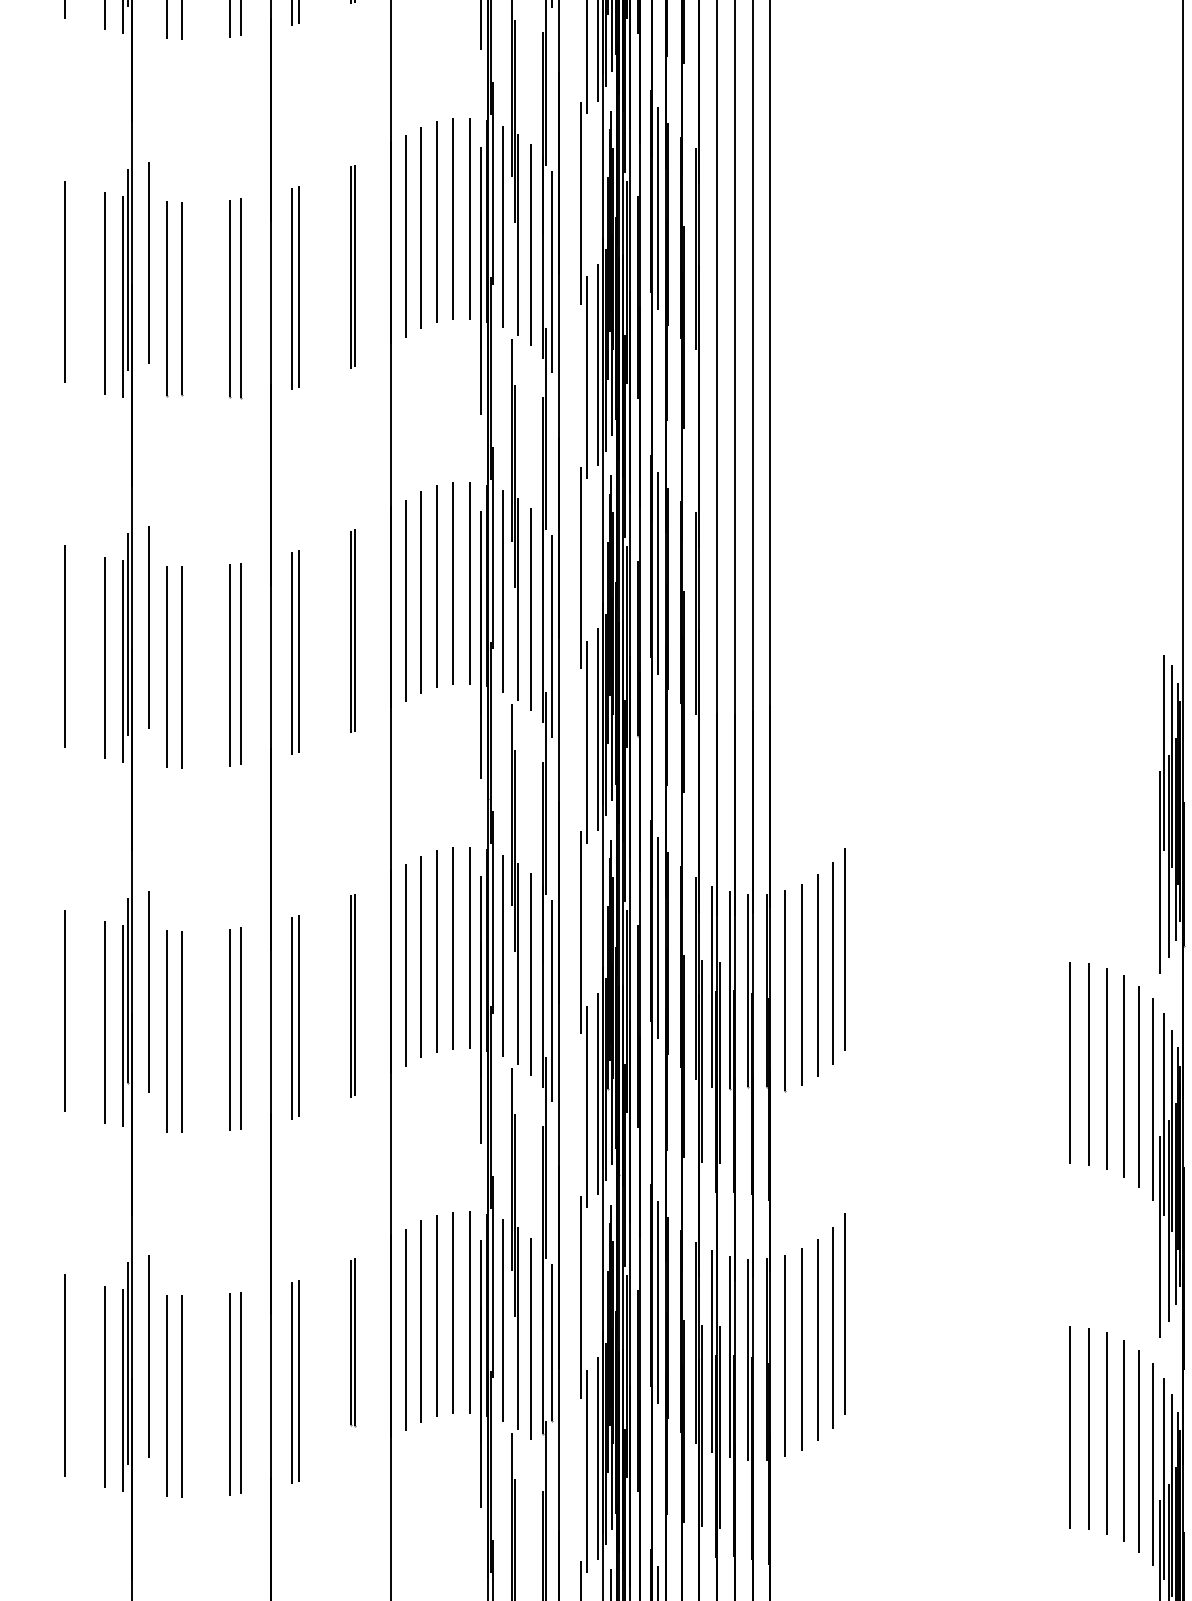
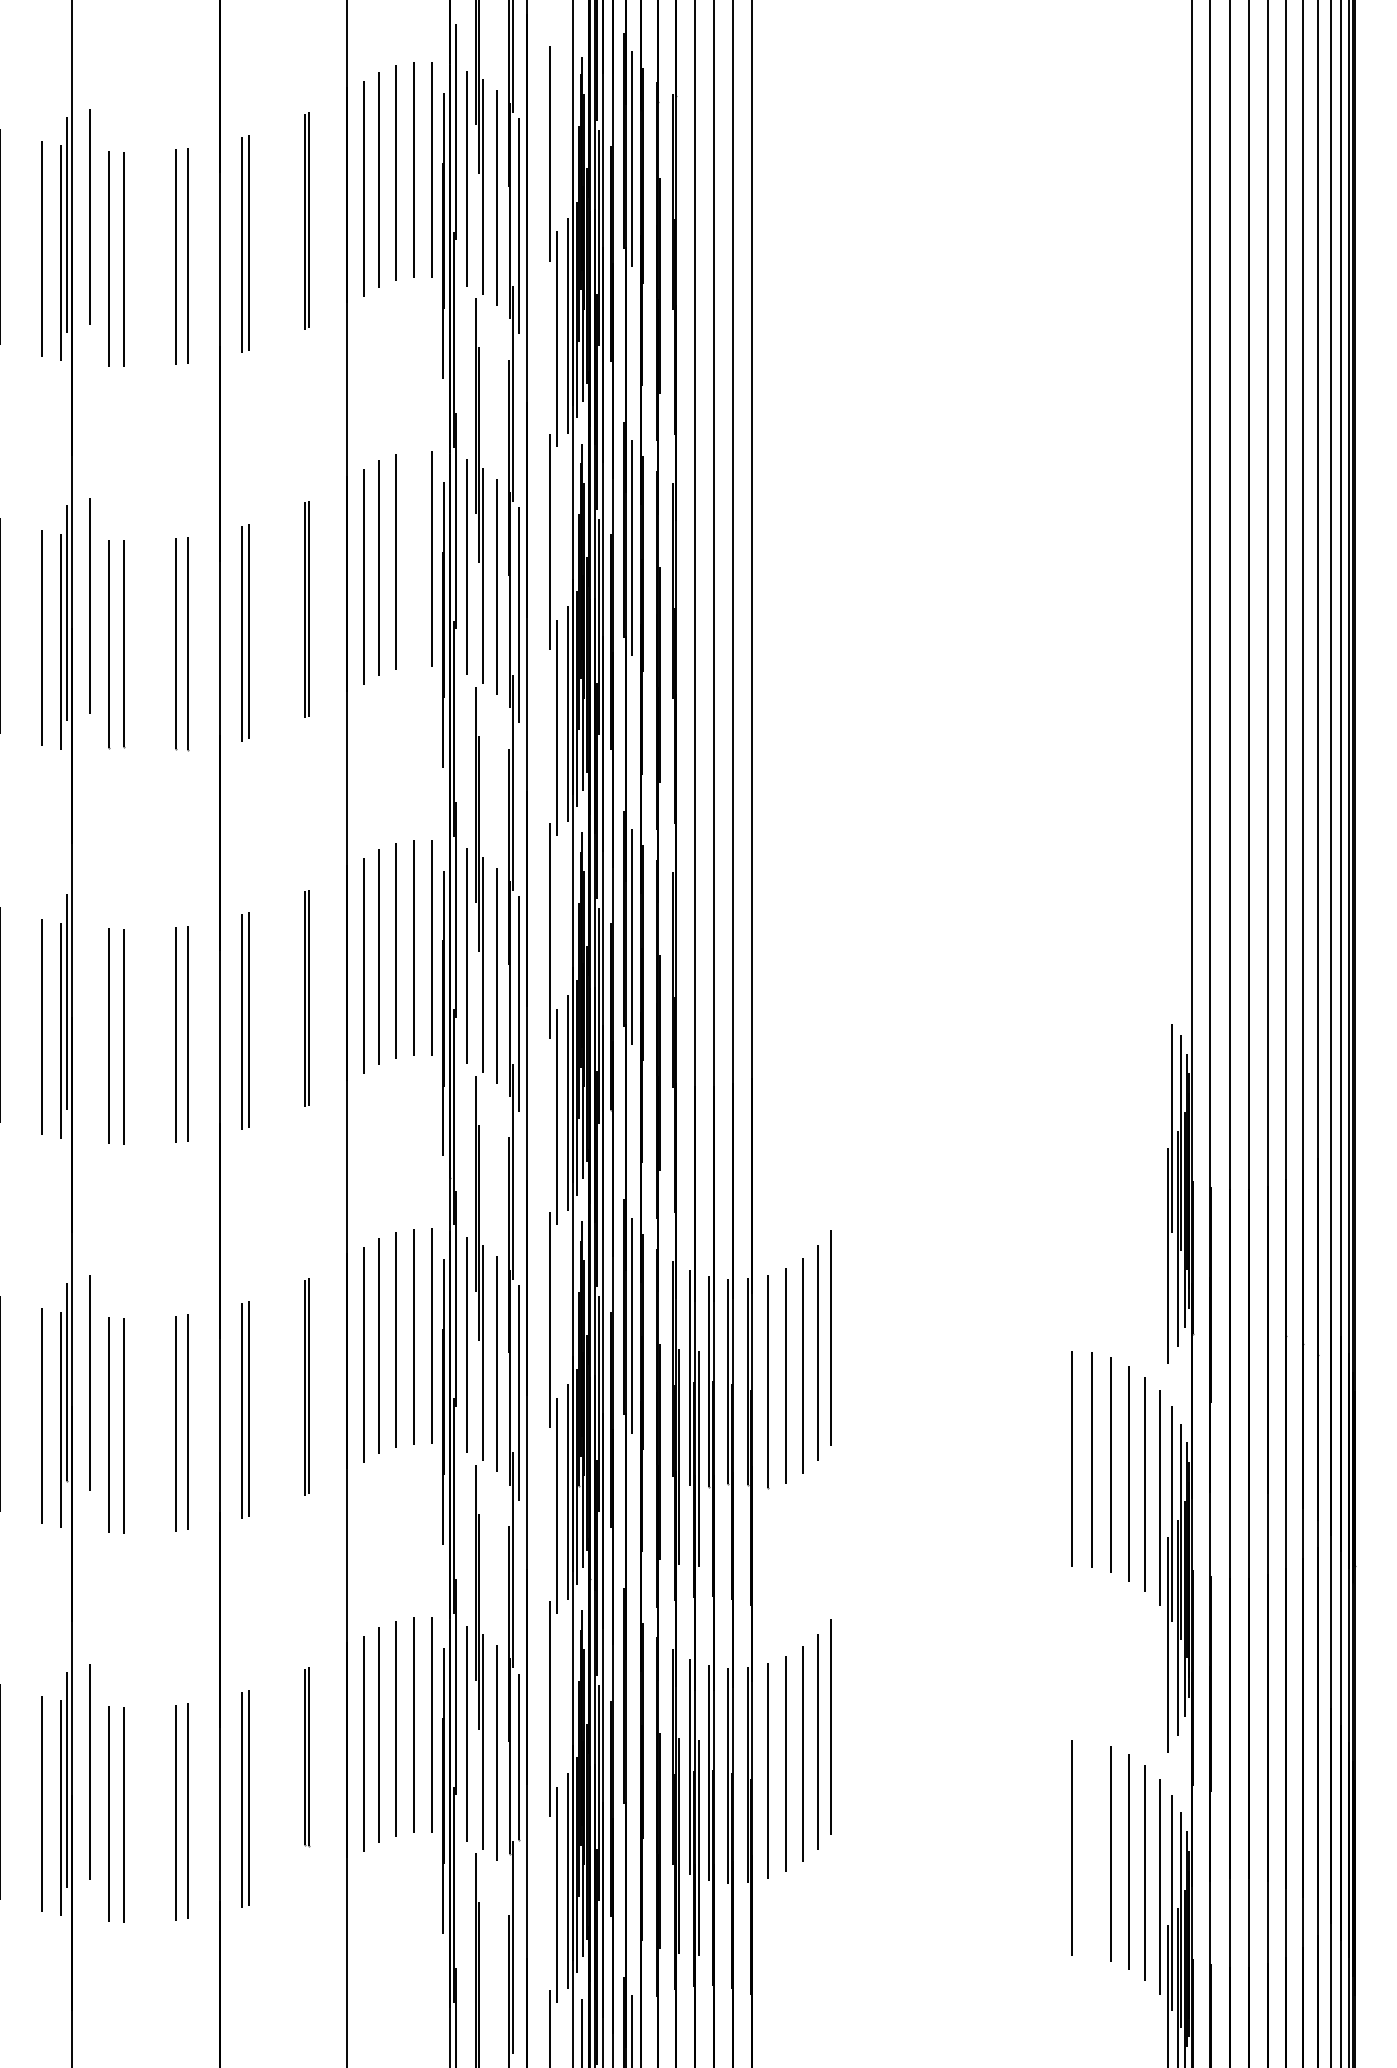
line: (453, 219) -> (414, 559), removed
line: (149, 627) -> (89, 994), removed
line: (658, 1302) -> (632, 1714), removed
line: (1088, 1429) -> (1091, 1849), removed

